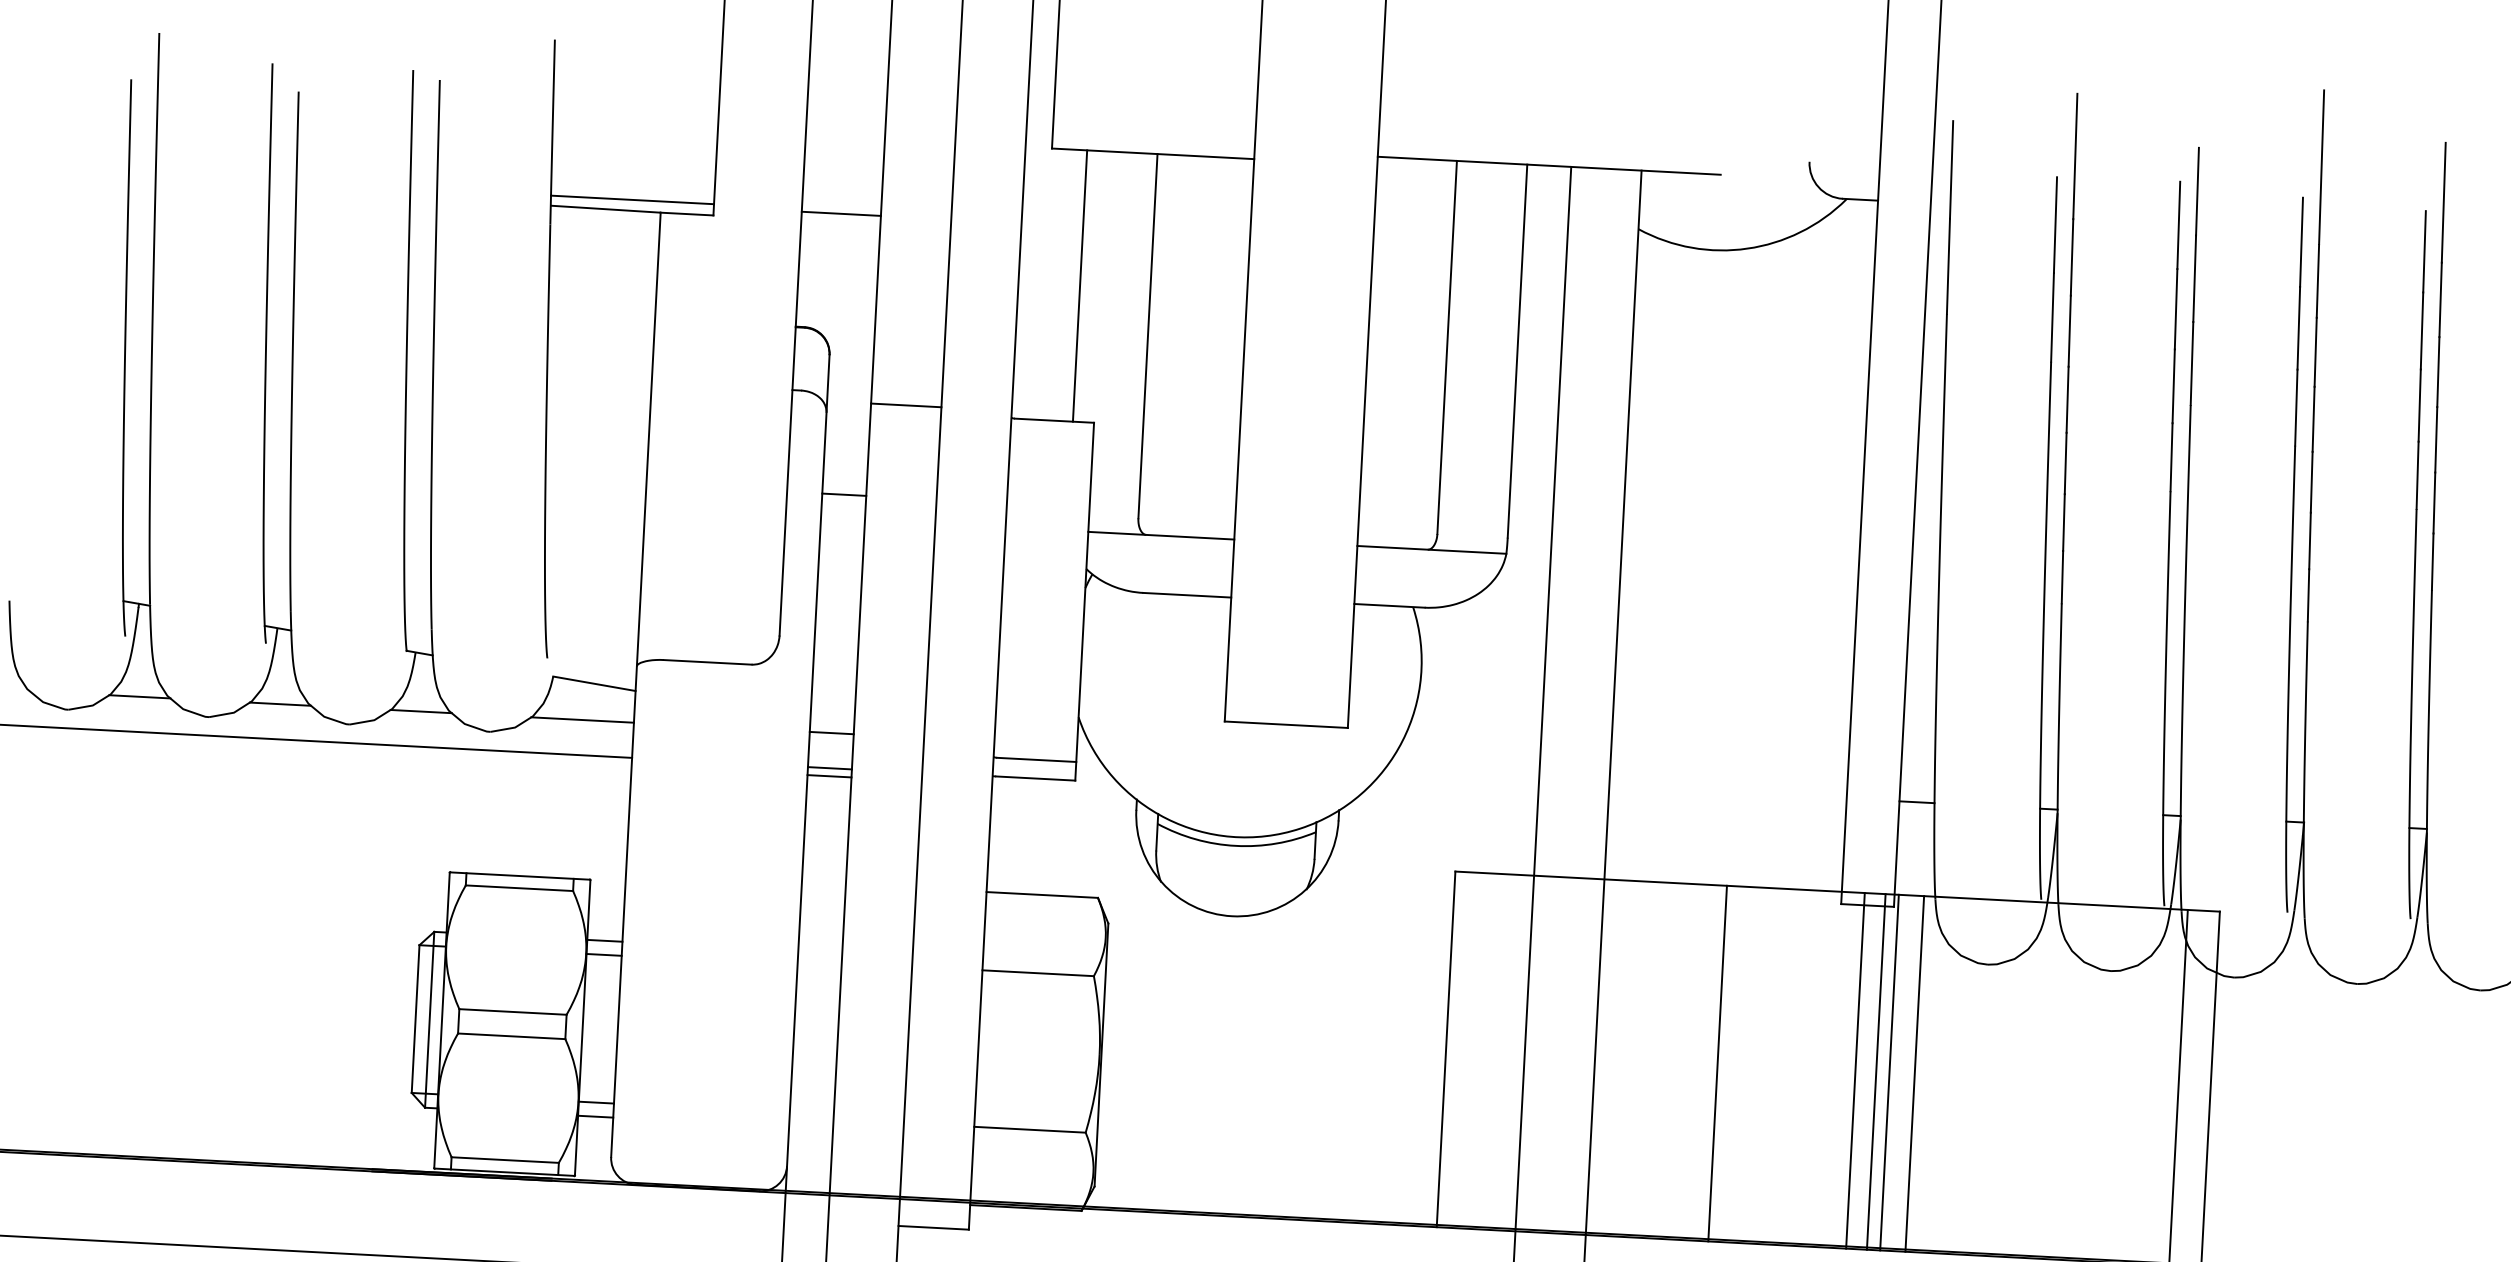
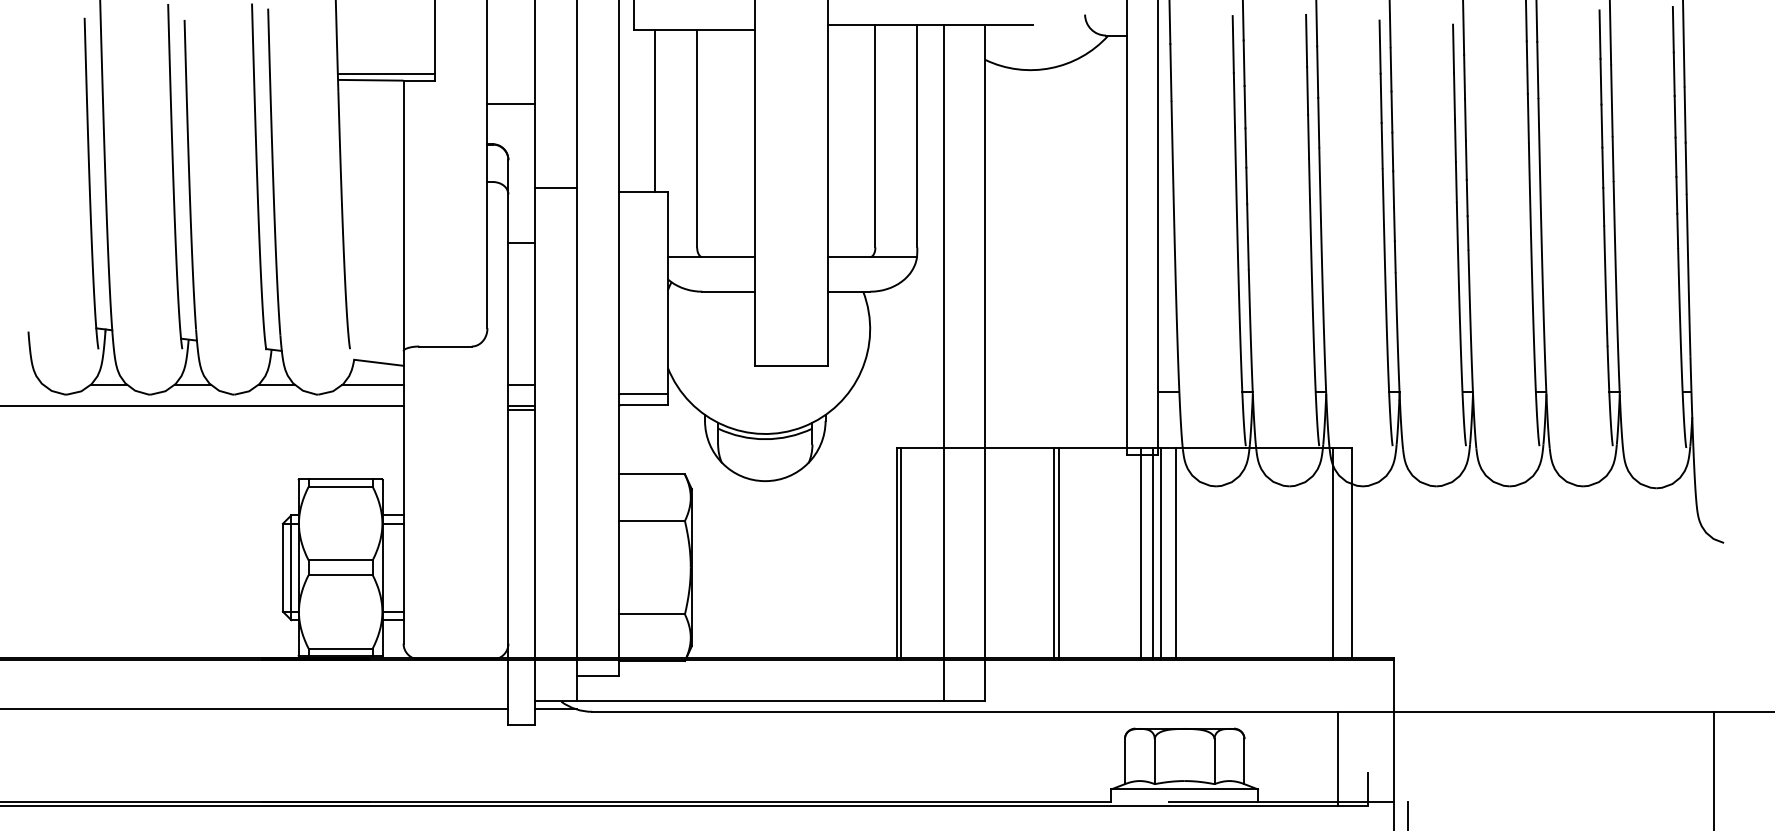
line: (840, 213) -> (510, 103), moved
line: (1452, 1049) -> (900, 553), added
line: (1709, 1062) -> (1053, 553), added

